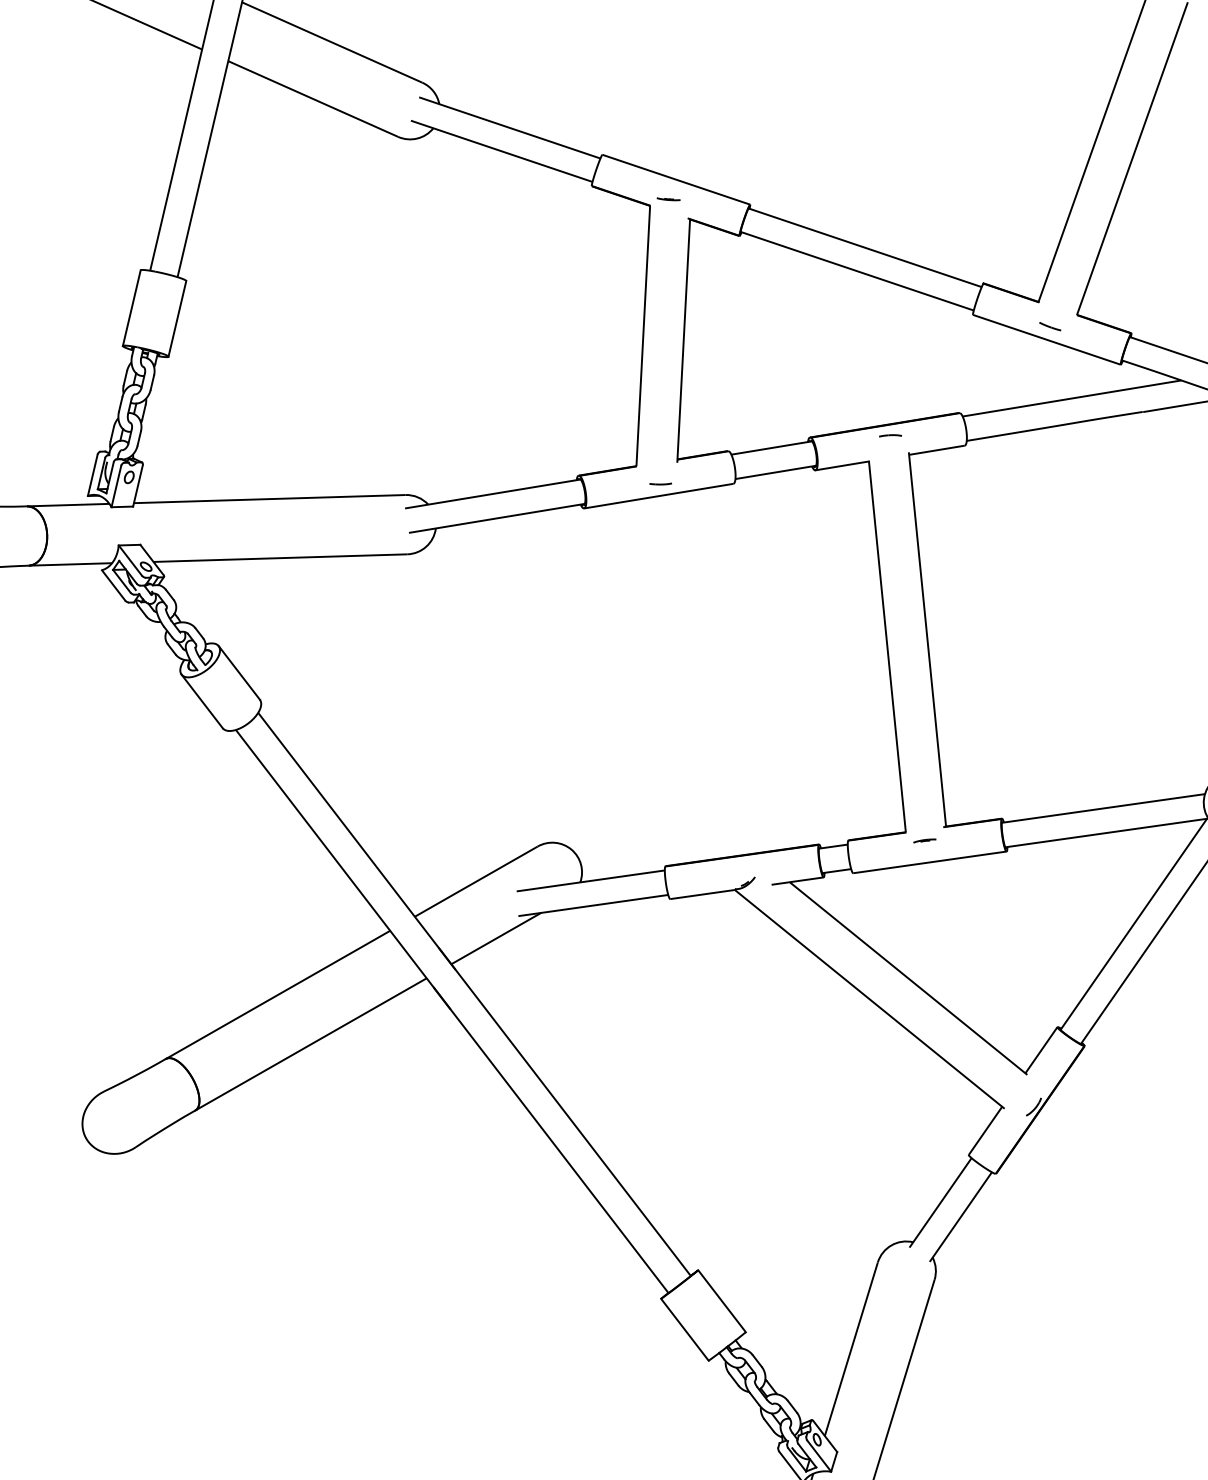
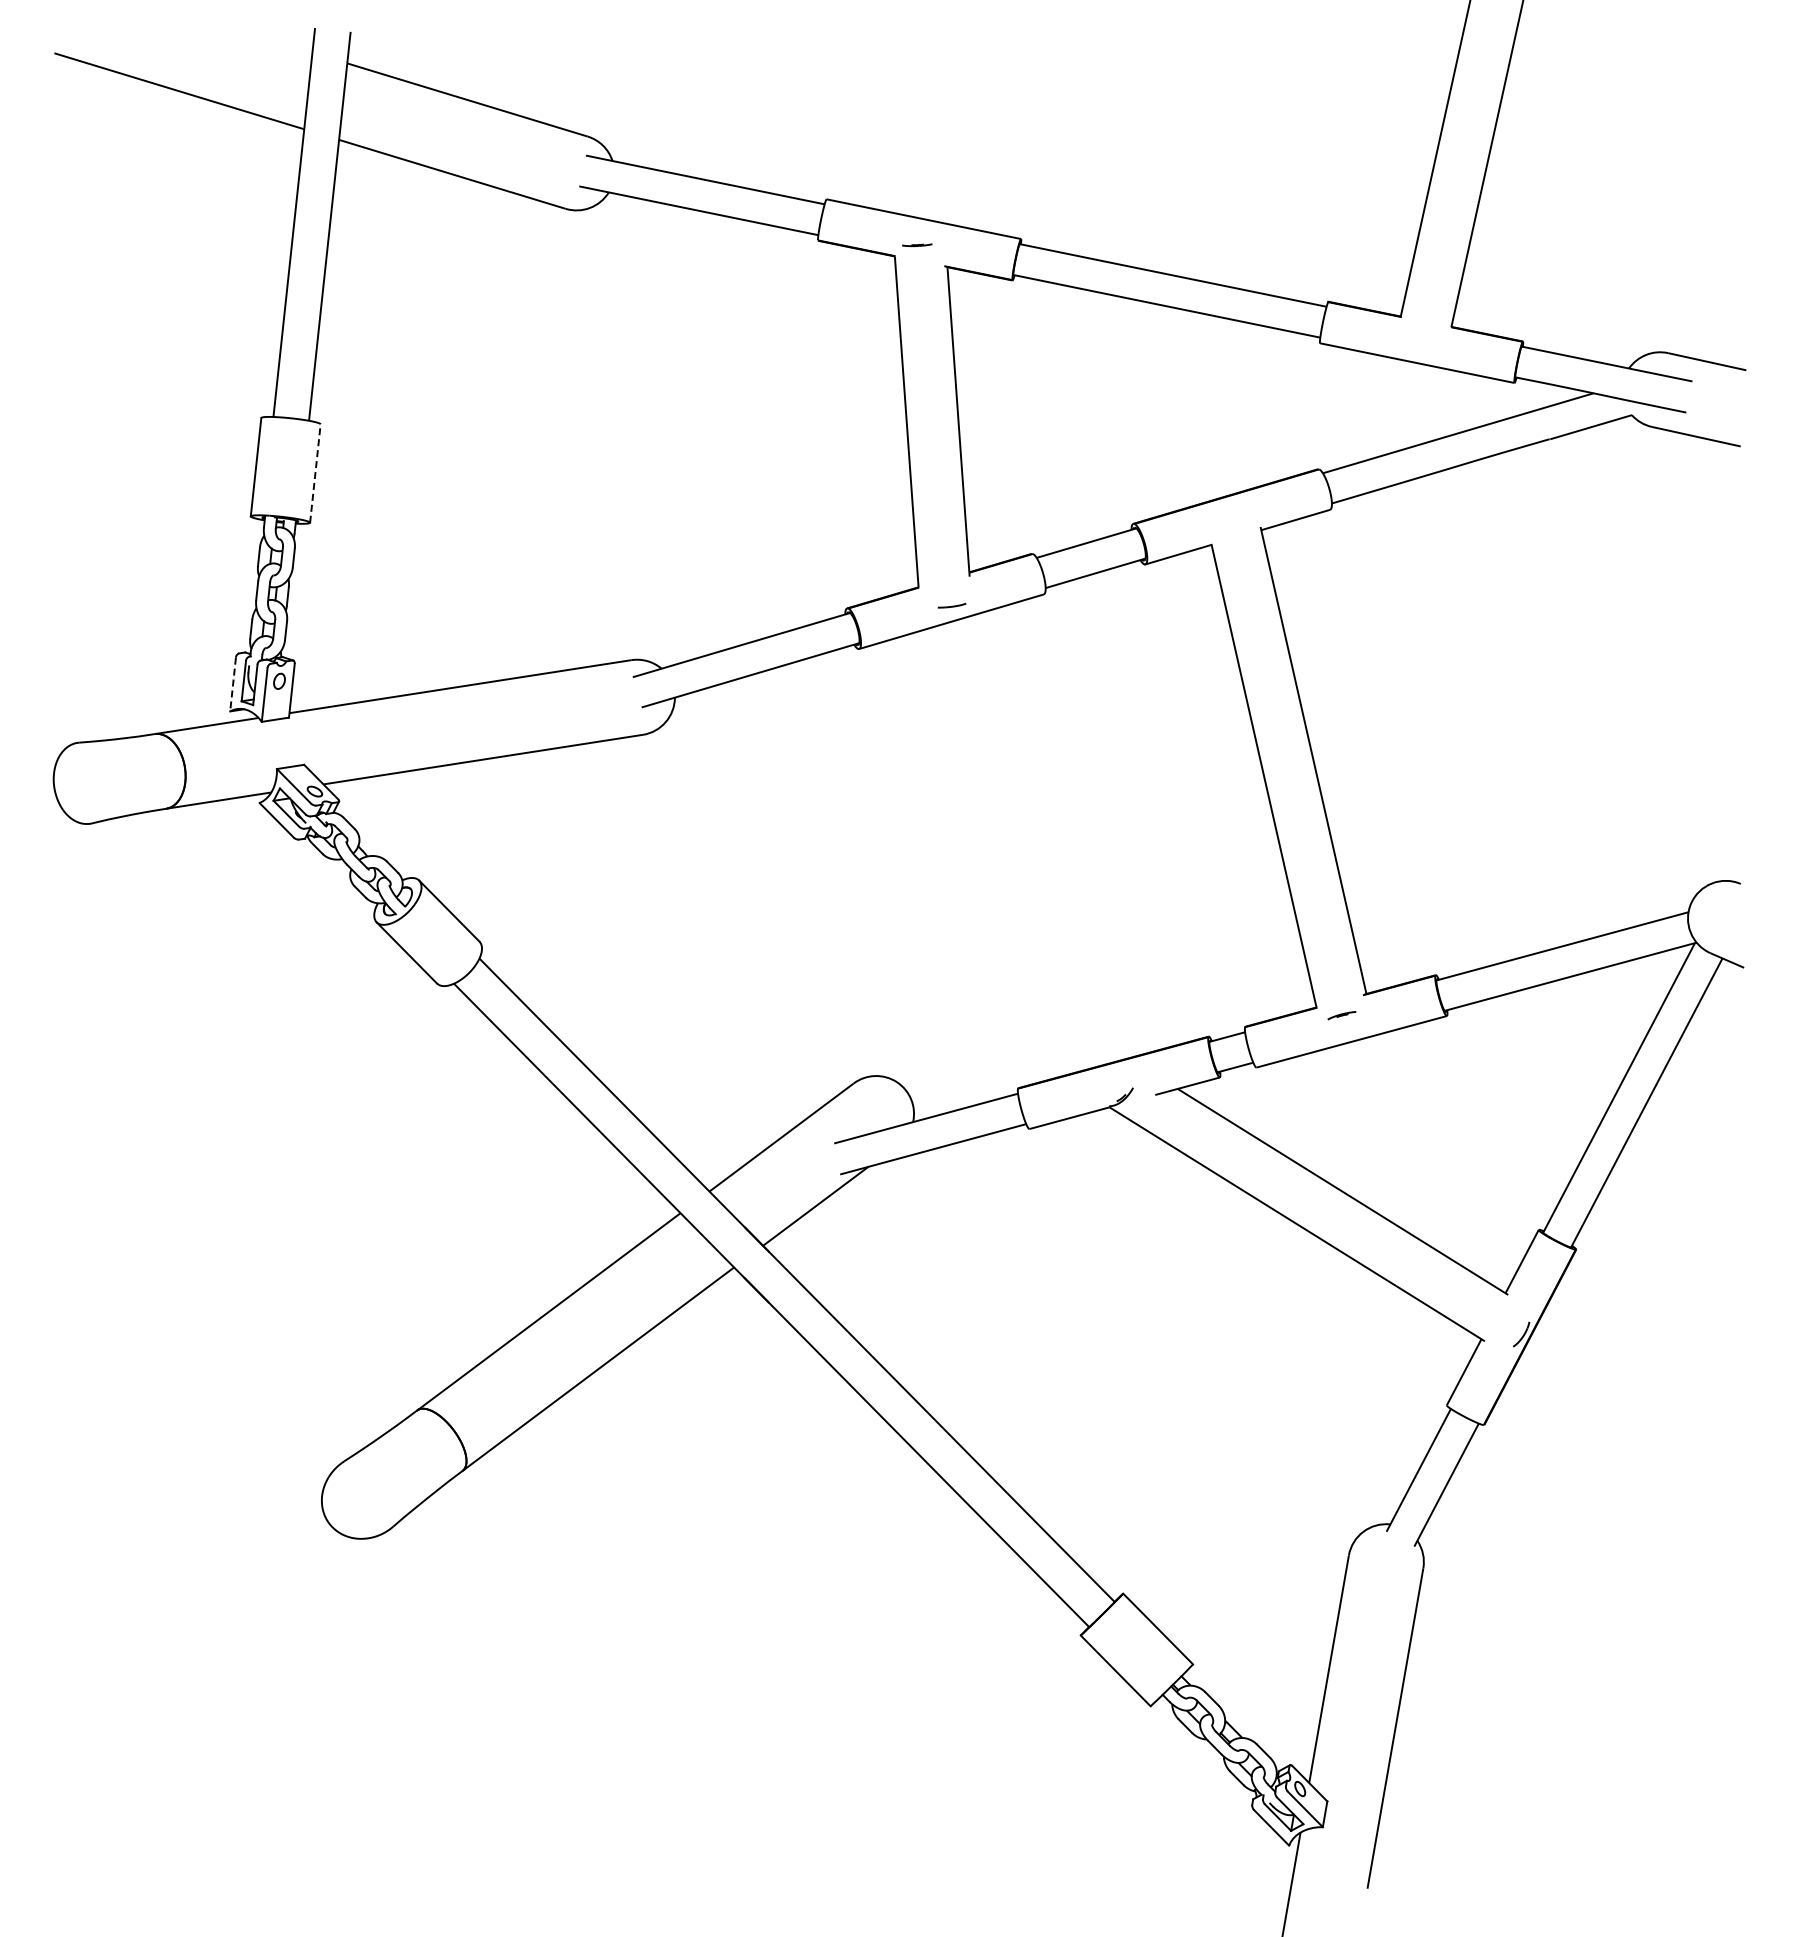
line: (177, 318) -> (315, 473), solid -> dashed
line: (1050, 326) -> (1419, 345), removed
part: (890, 436) -> (1234, 509), removed
line: (93, 476) -> (233, 685), solid -> dashed

